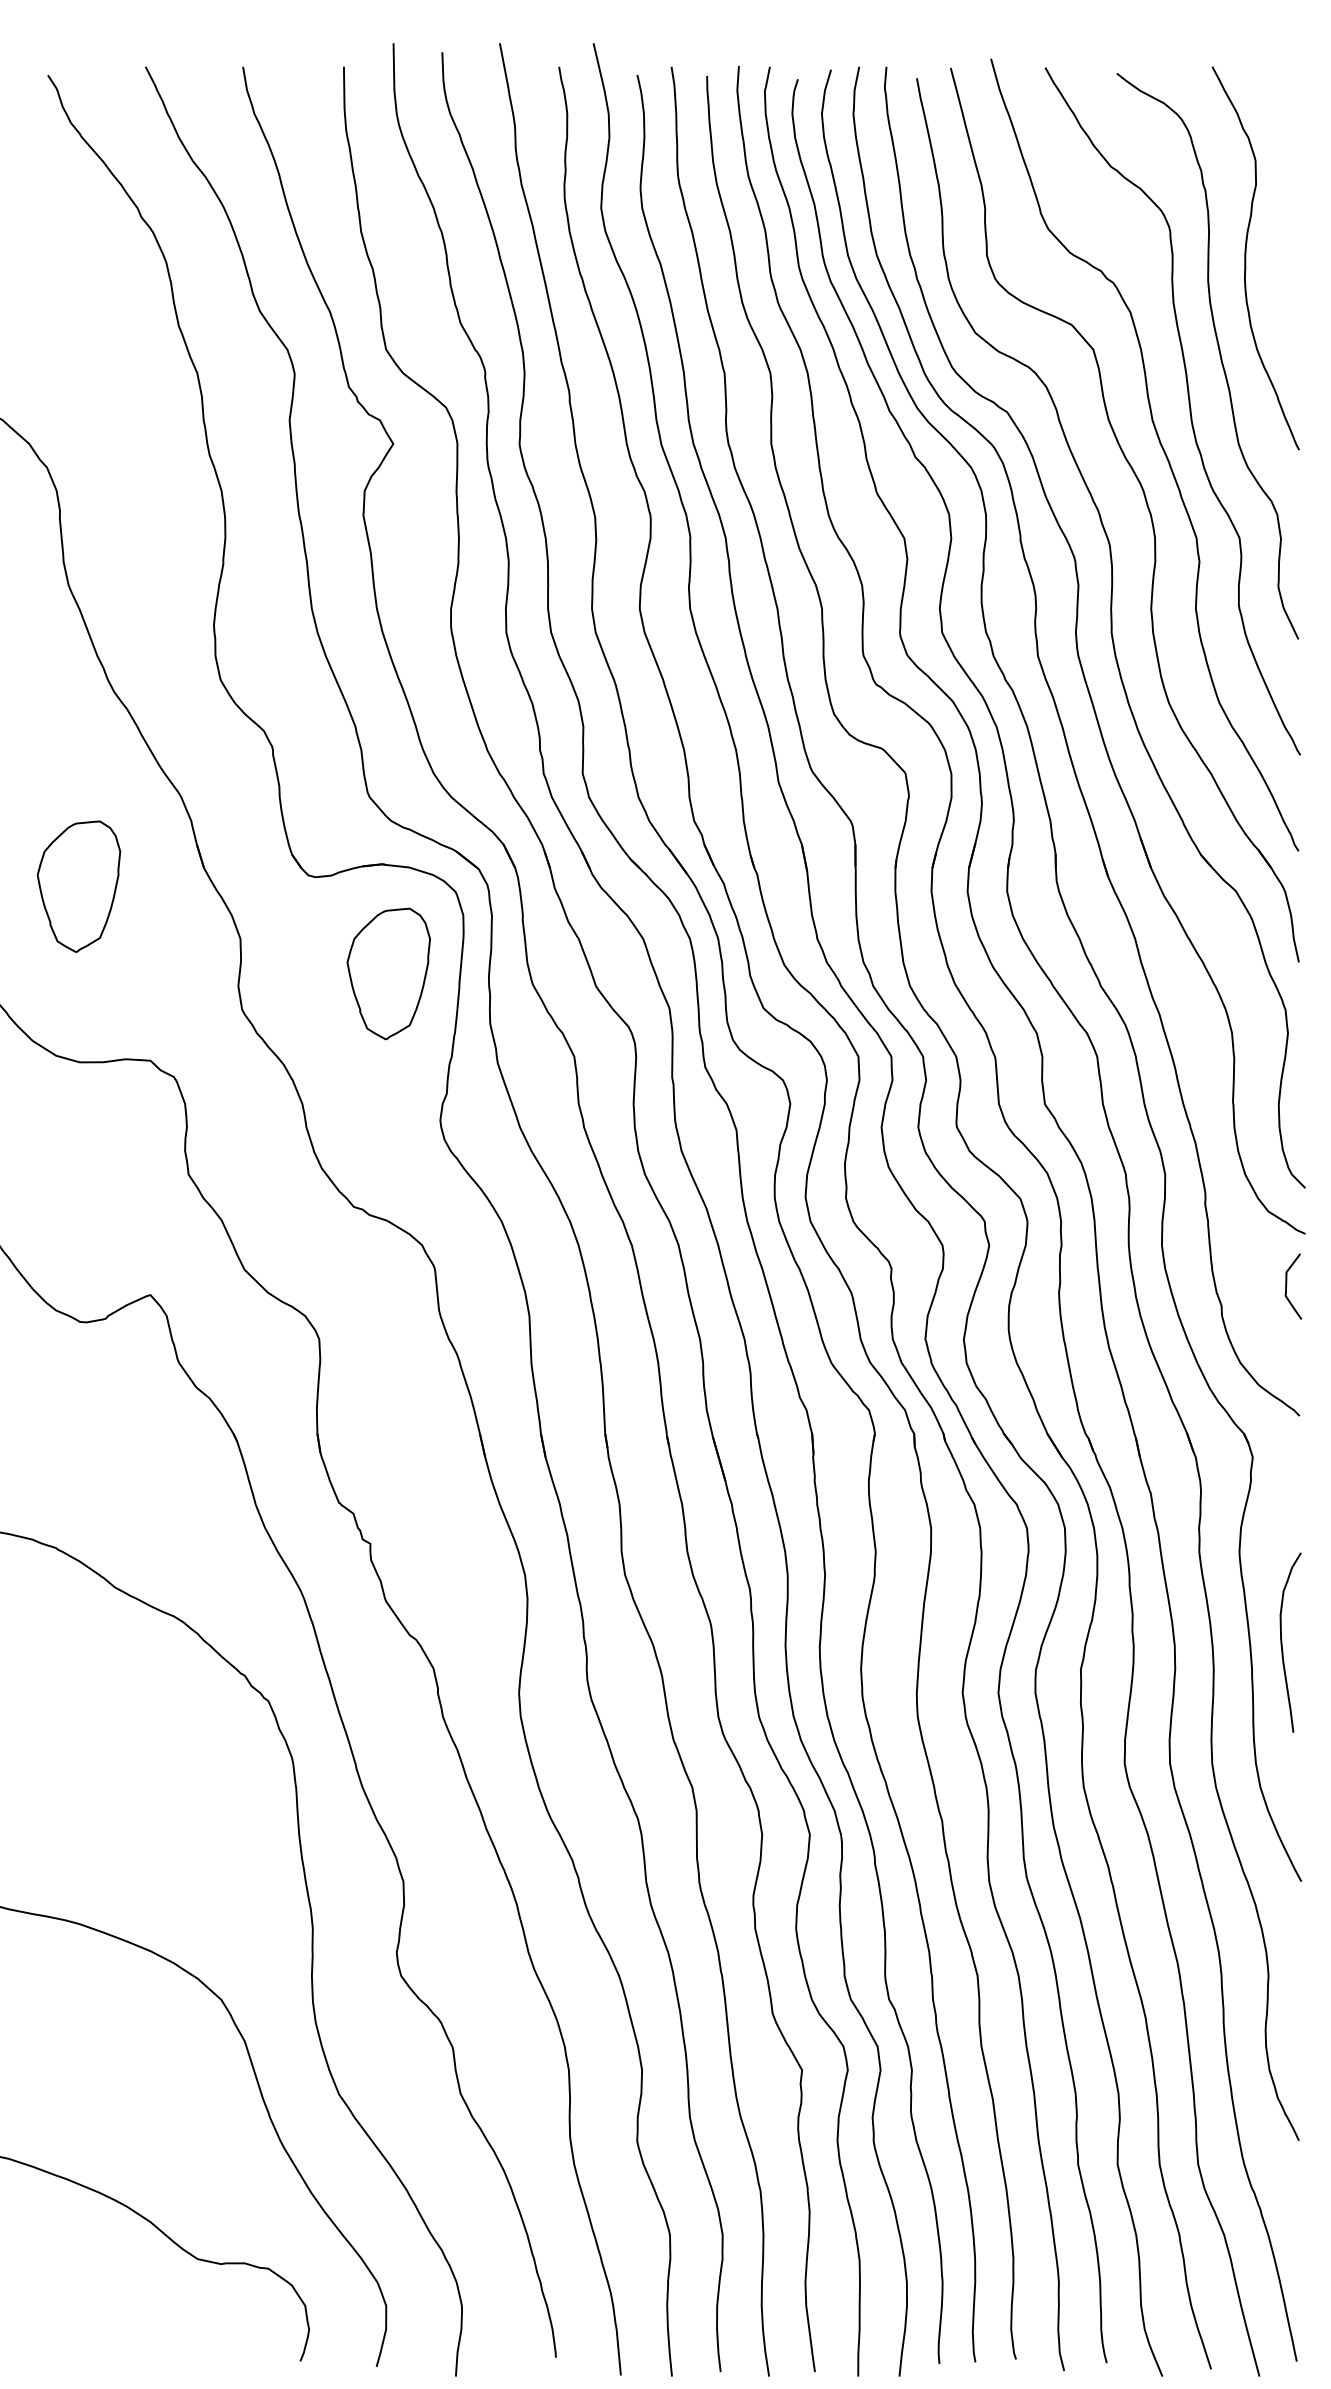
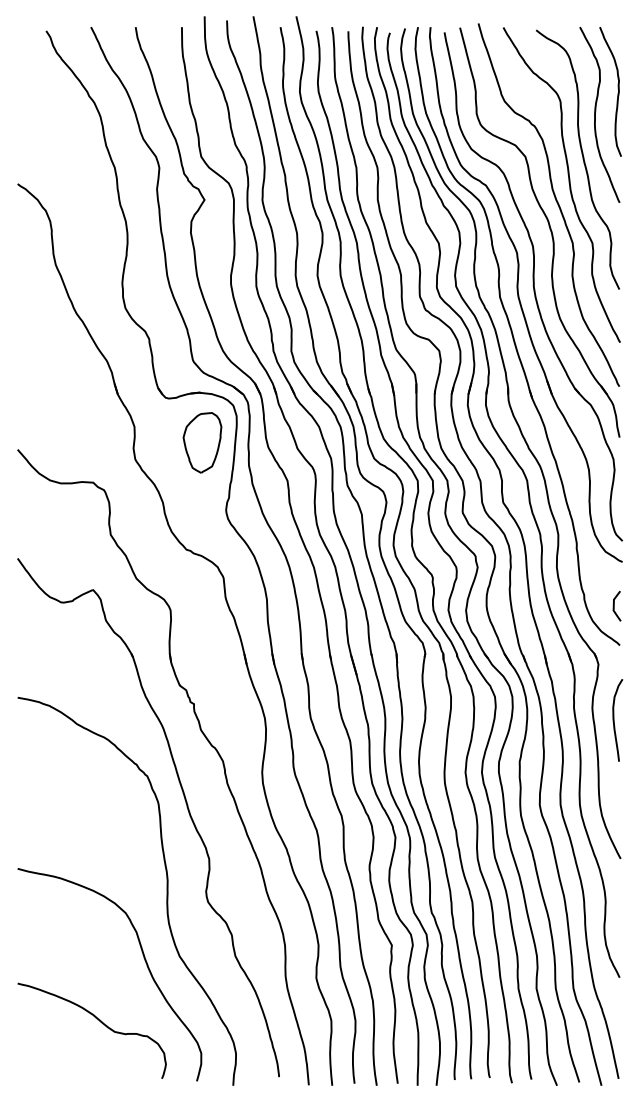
curve: (1294, 211) -> (617, 93), added
part: (78, 885) -> (60, 402), removed
curve: (1287, 1285) -> (614, 605), moved
curve: (1283, 1642) -> (614, 720), moved

